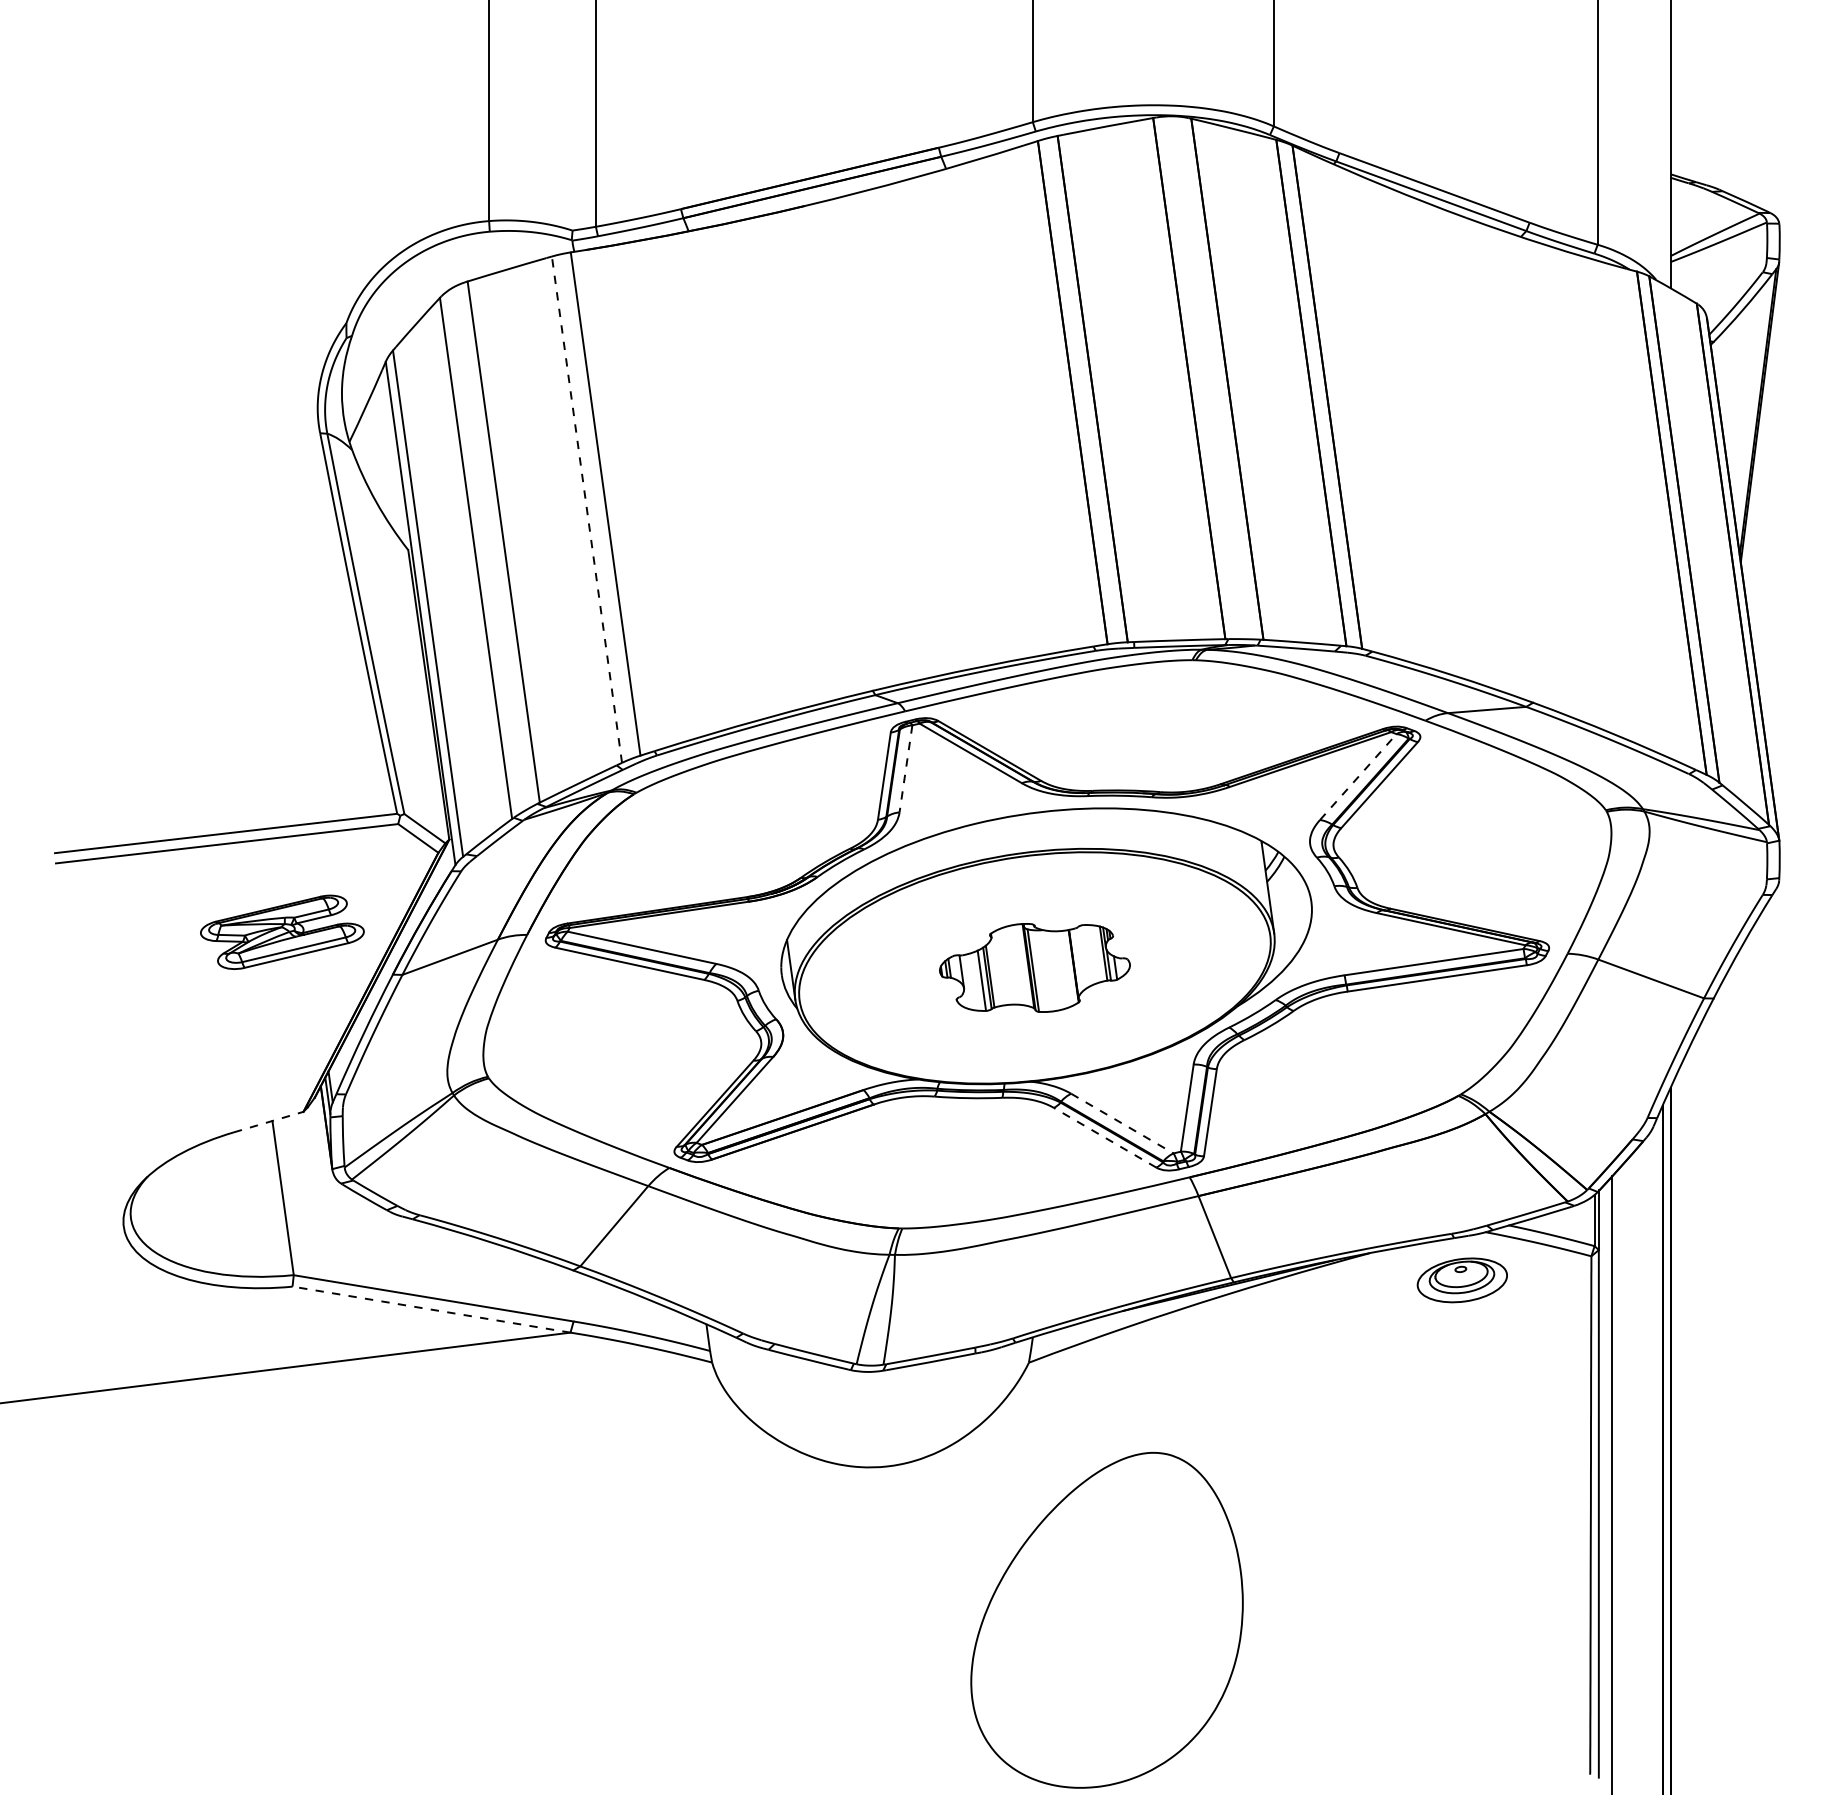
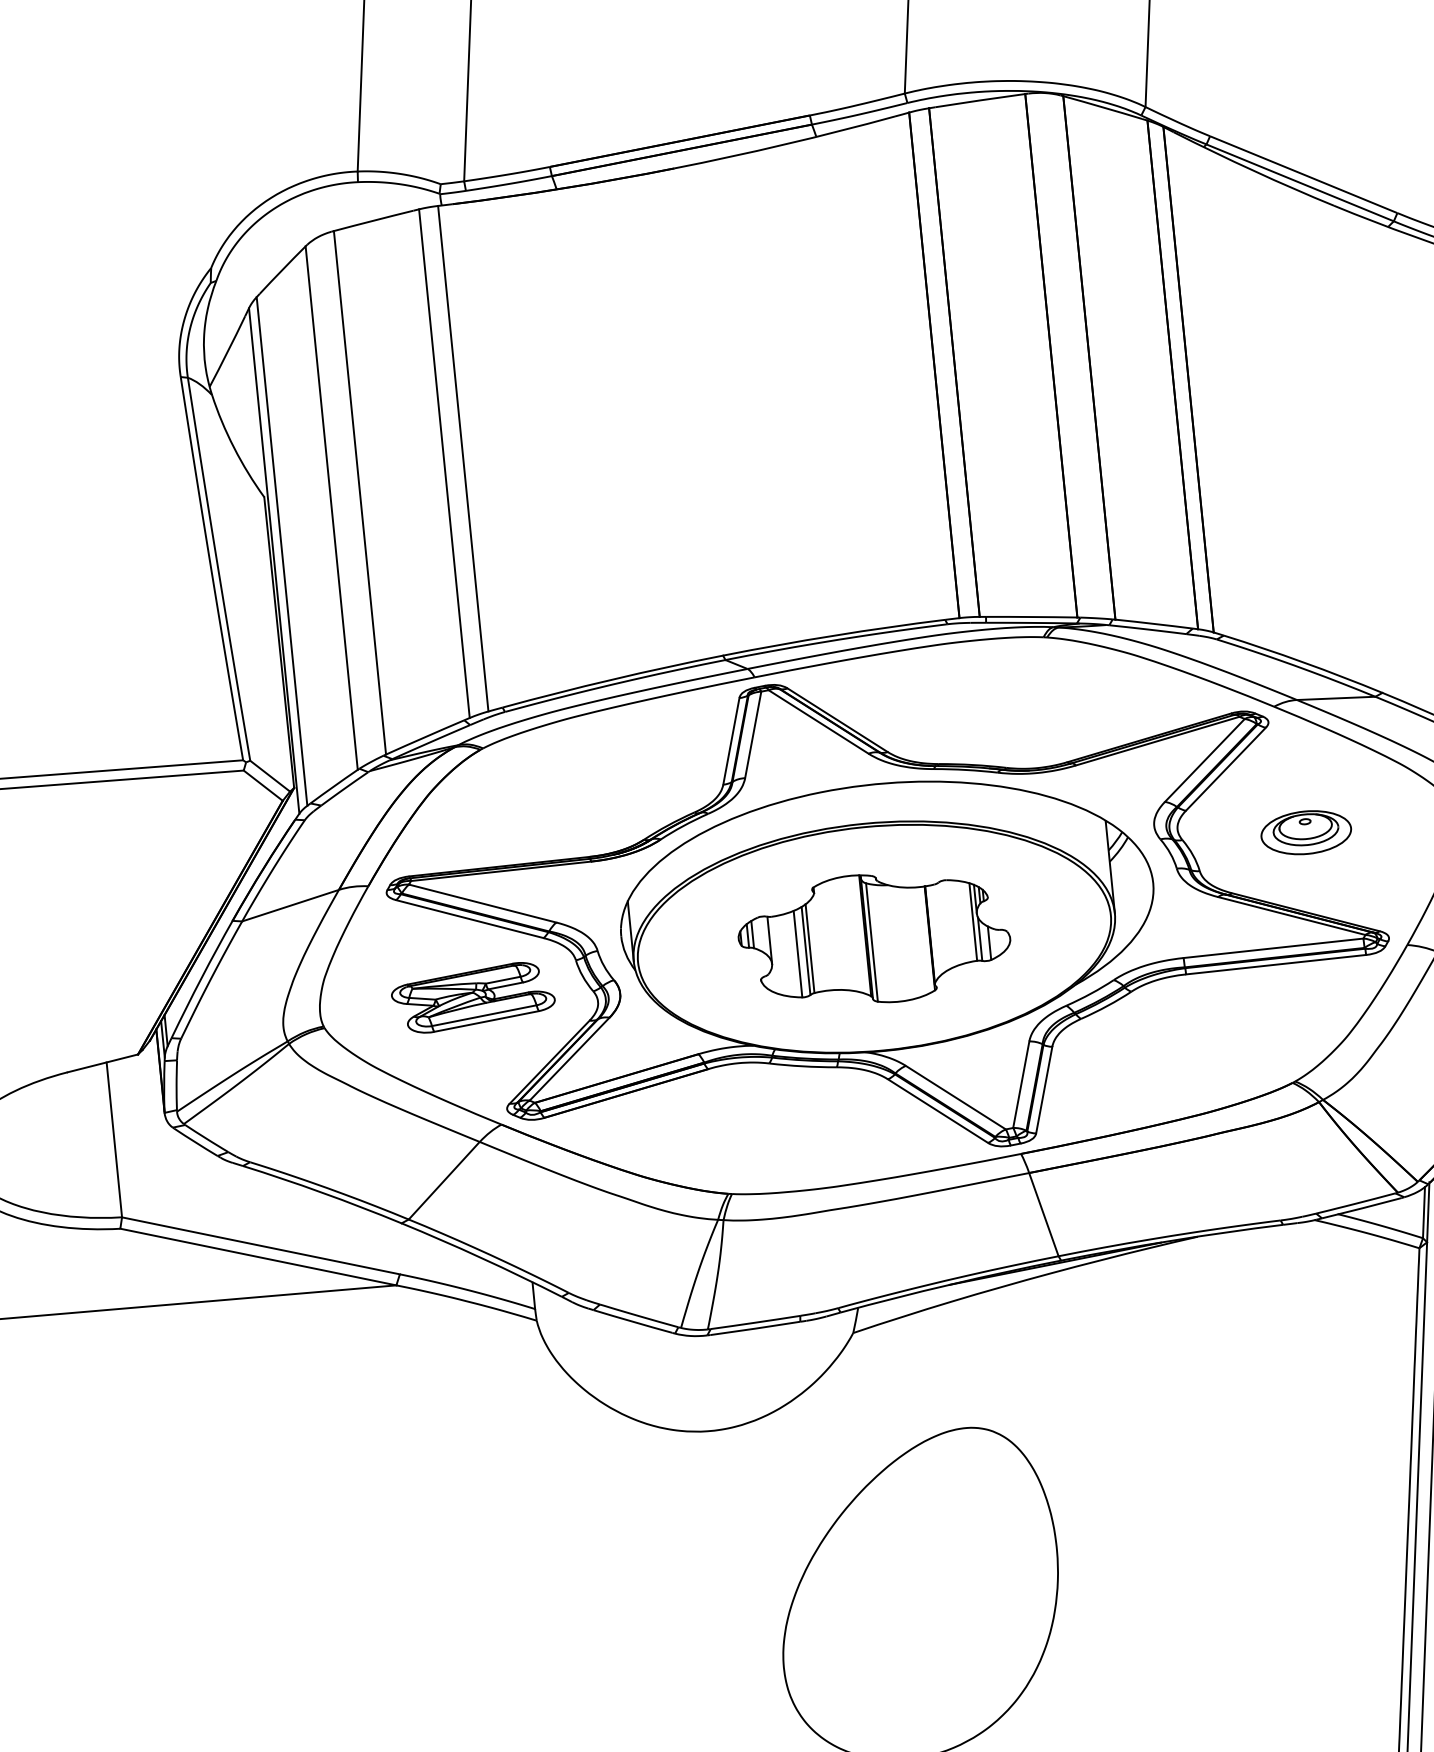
line: (586, 509) -> (443, 463), dashed -> solid
line: (905, 769) -> (752, 735), dashed -> solid
line: (1358, 777) -> (1205, 760), dashed -> solid
part: (282, 931) -> (473, 996), moved
part: (1034, 967) -> (874, 938), size x1.43
line: (269, 1121) -> (103, 1062), dashed -> solid
line: (1122, 1123) -> (955, 1097), dashed -> solid
line: (1104, 1137) -> (937, 1110), dashed -> solid
part: (1461, 1280) -> (1305, 832), moved
line: (431, 1309) -> (258, 1256), dashed -> solid

